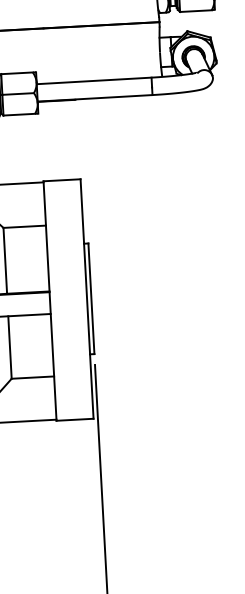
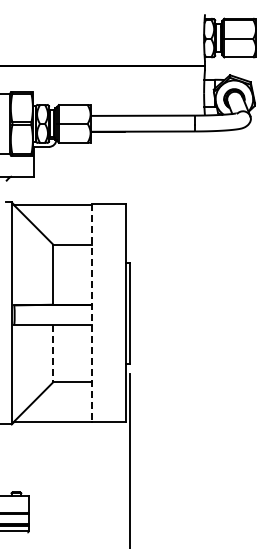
line: (50, 301) -> (92, 313), solid -> dashed
line: (10, 348) -> (53, 354), solid -> dashed

